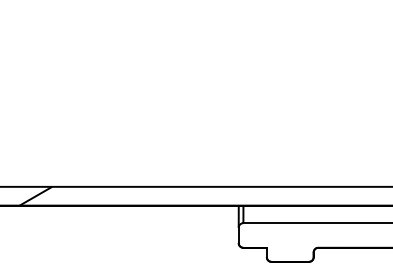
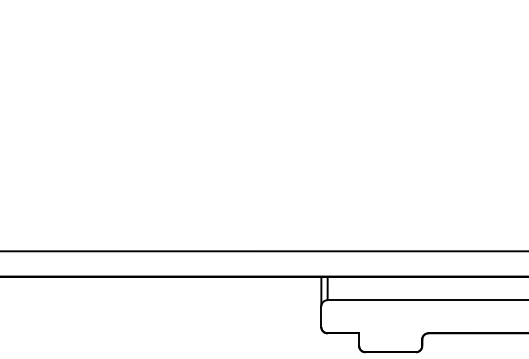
hatch: (35, 195) -> (48, 263), removed

